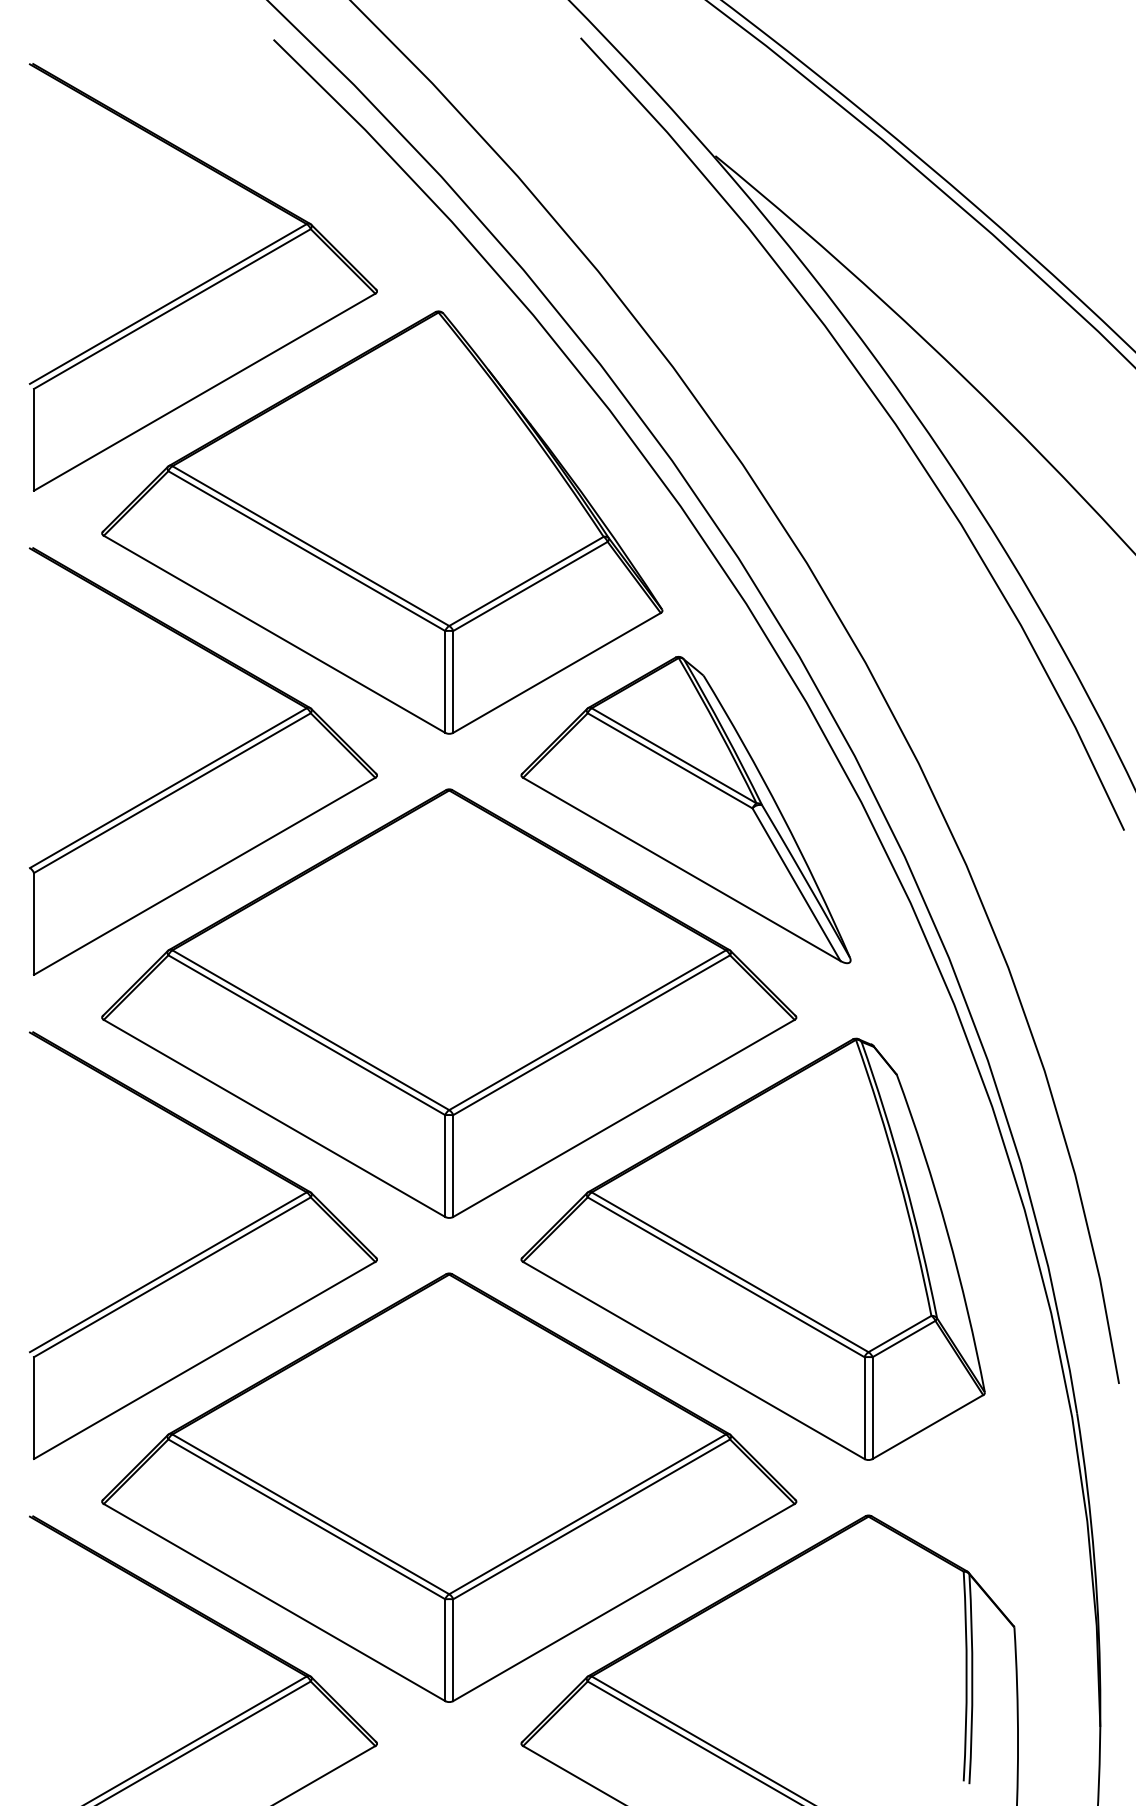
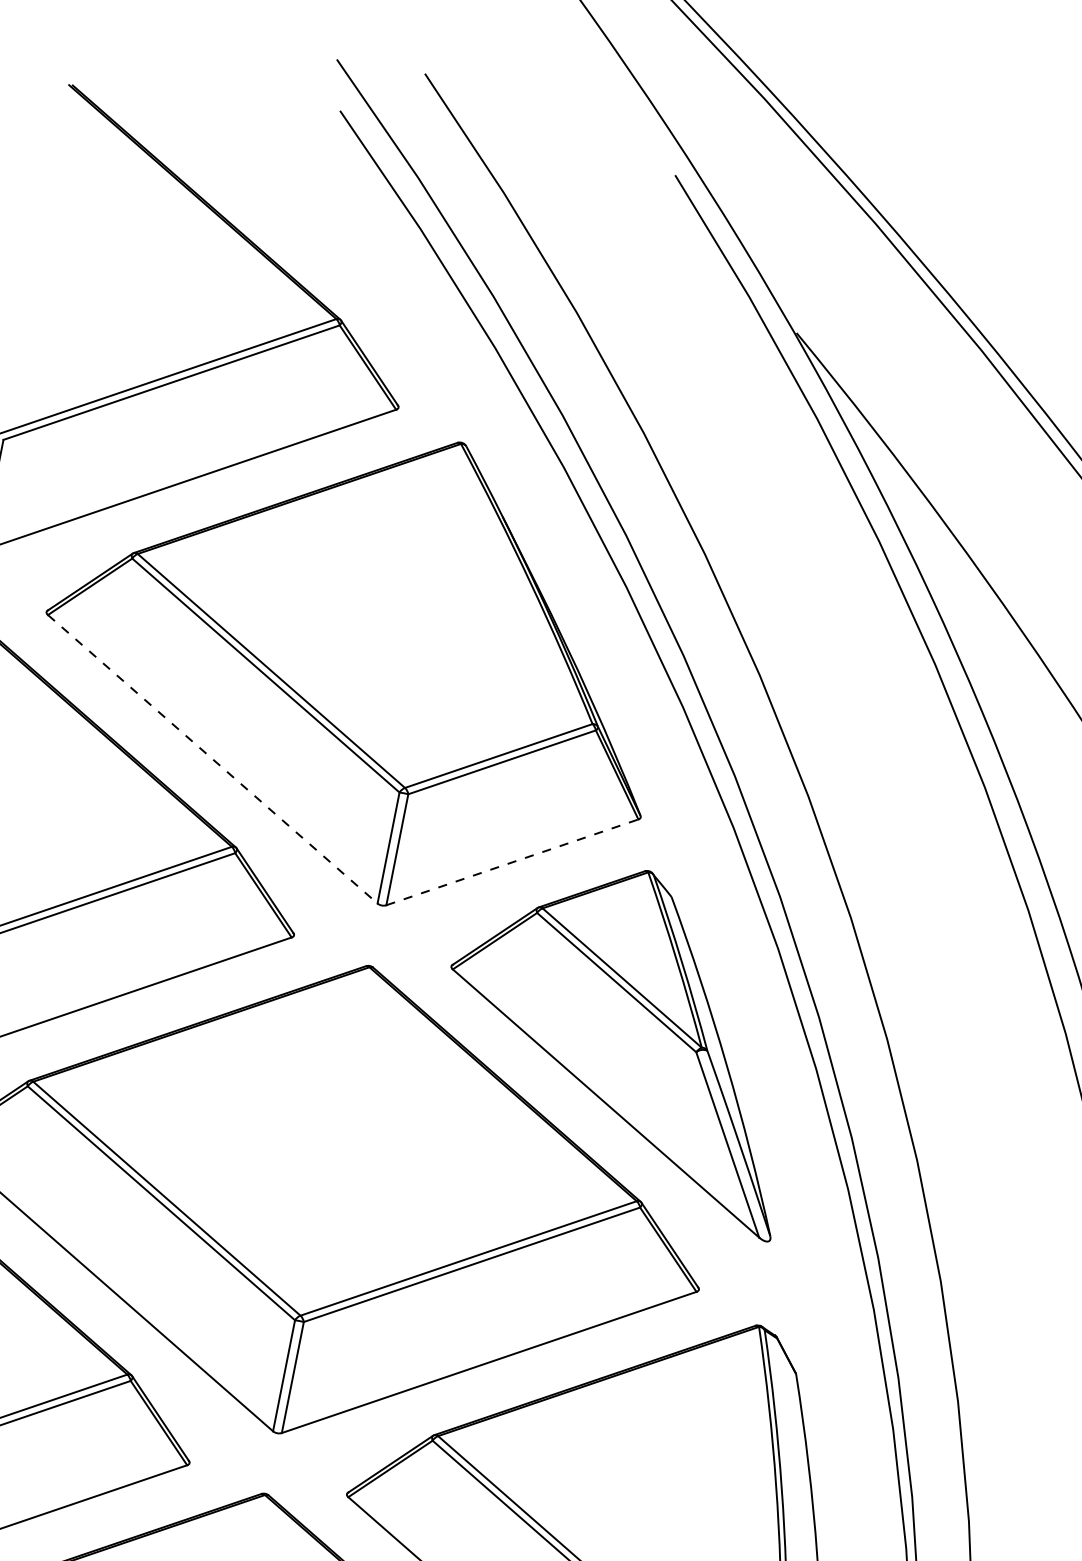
line: (274, 634) -> (212, 759), solid -> dashed
line: (557, 672) -> (512, 861), solid -> dashed

